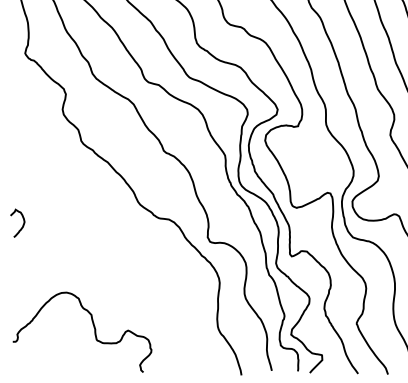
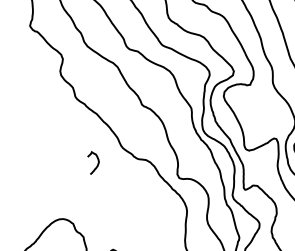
curve: (22, 224) -> (97, 164), moved

